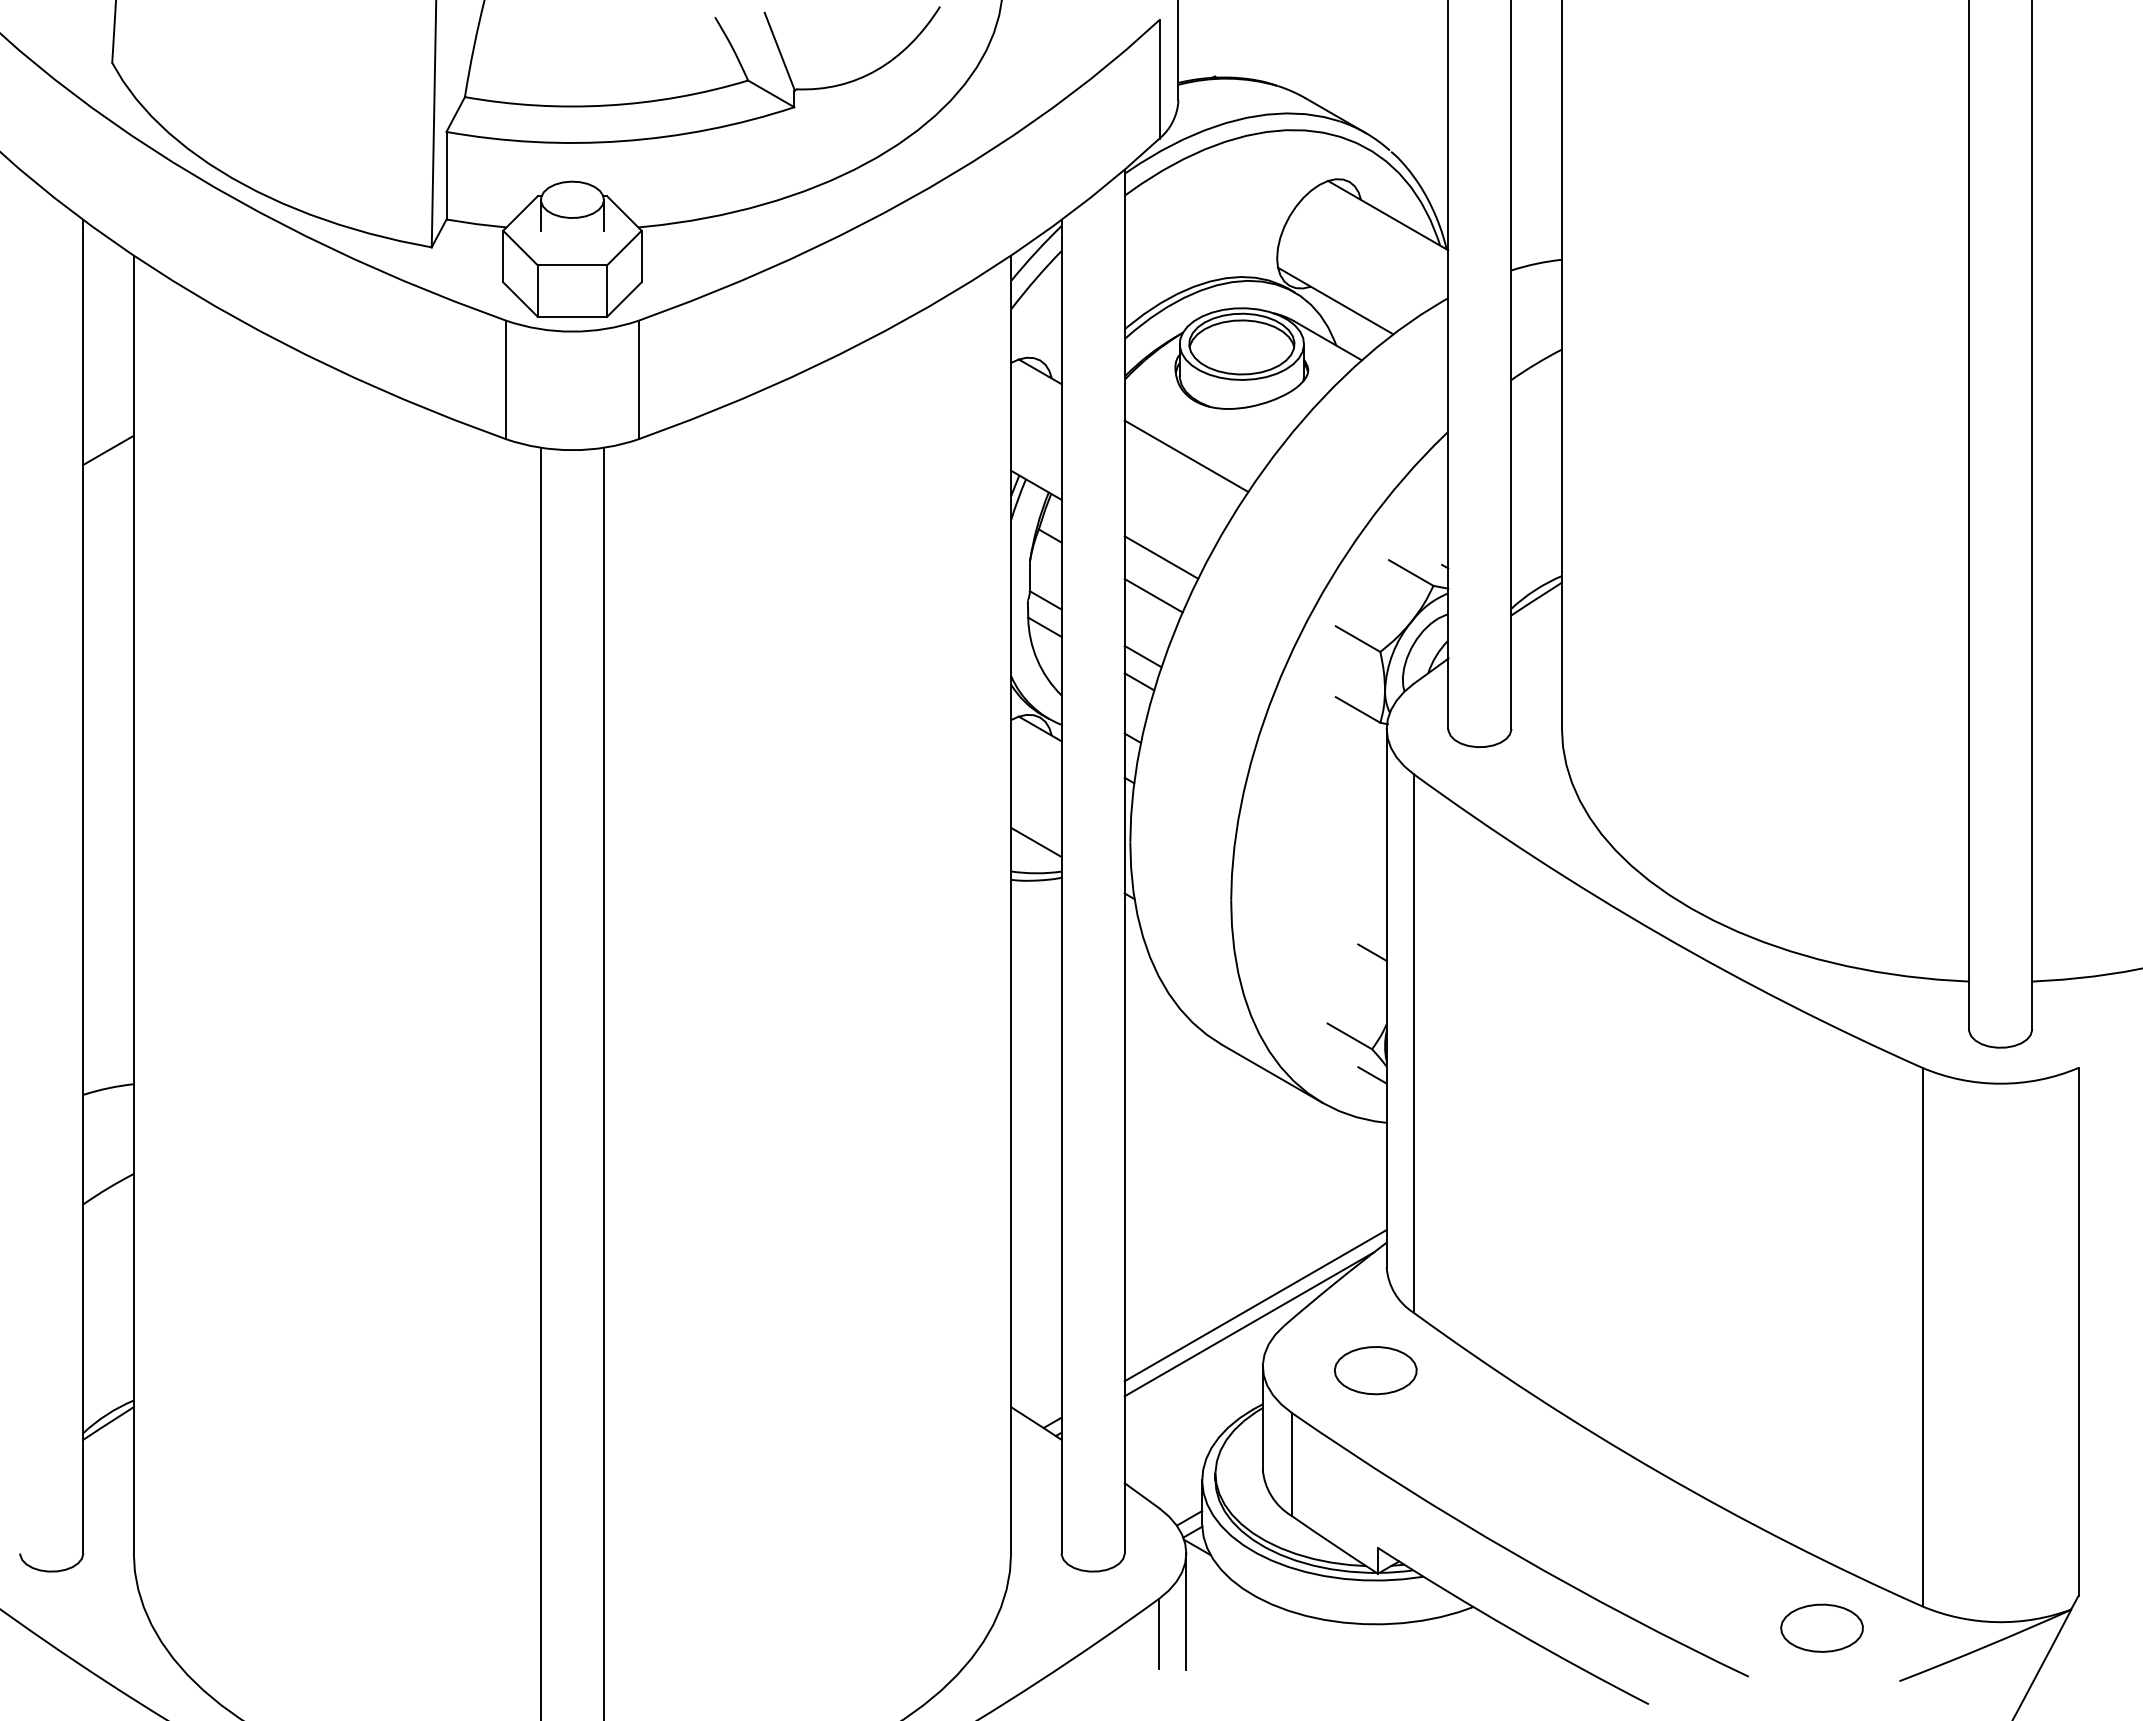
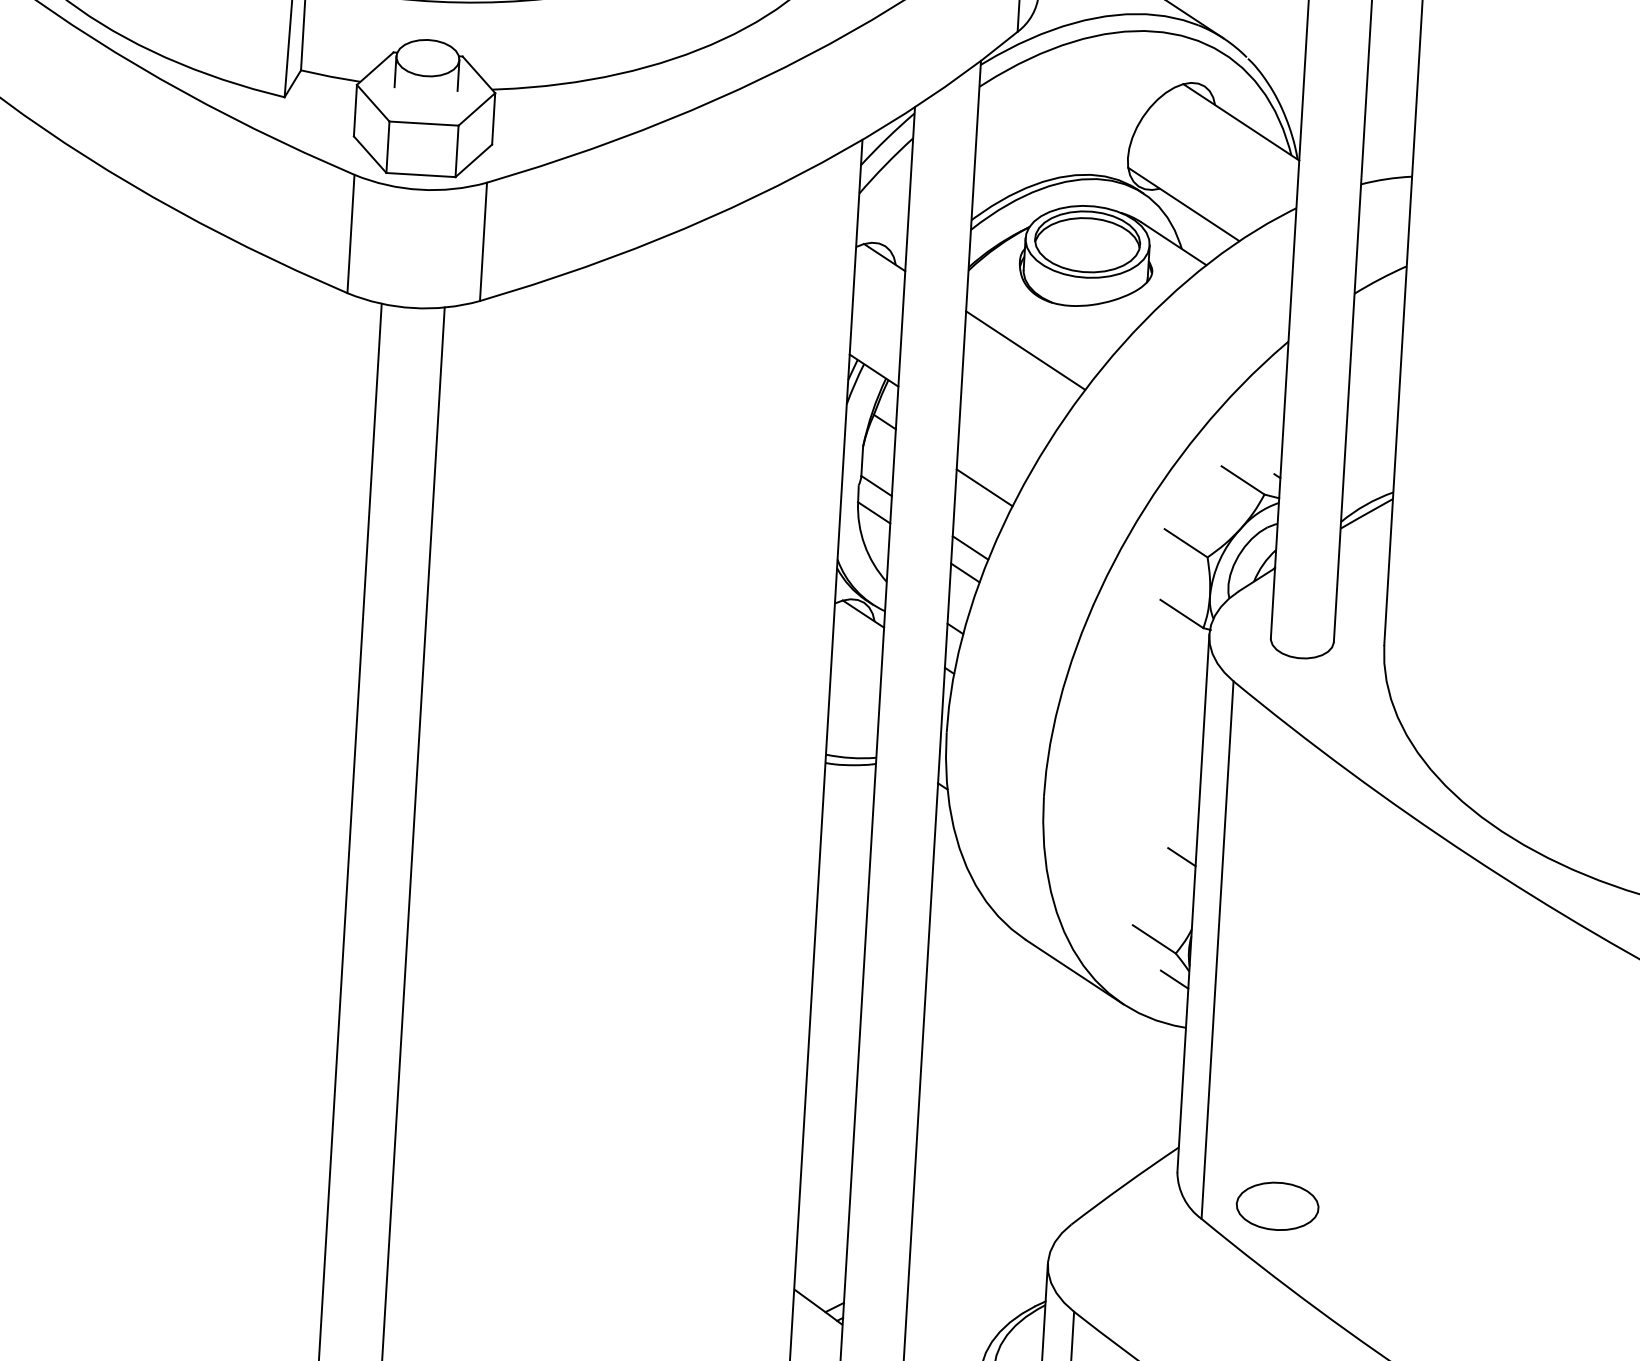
line: (1161, 557) -> (994, 450), removed
line: (1036, 842) -> (853, 727), removed
line: (1255, 1305) -> (1044, 1202), removed
line: (1249, 1324) -> (1037, 1221), removed
part: (1375, 1370) -> (1277, 1206), moved

